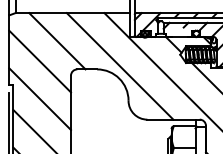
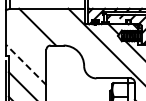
line: (40, 61) -> (26, 40), removed
line: (119, 66) -> (78, 43), removed
line: (40, 99) -> (26, 65), solid -> dashed

